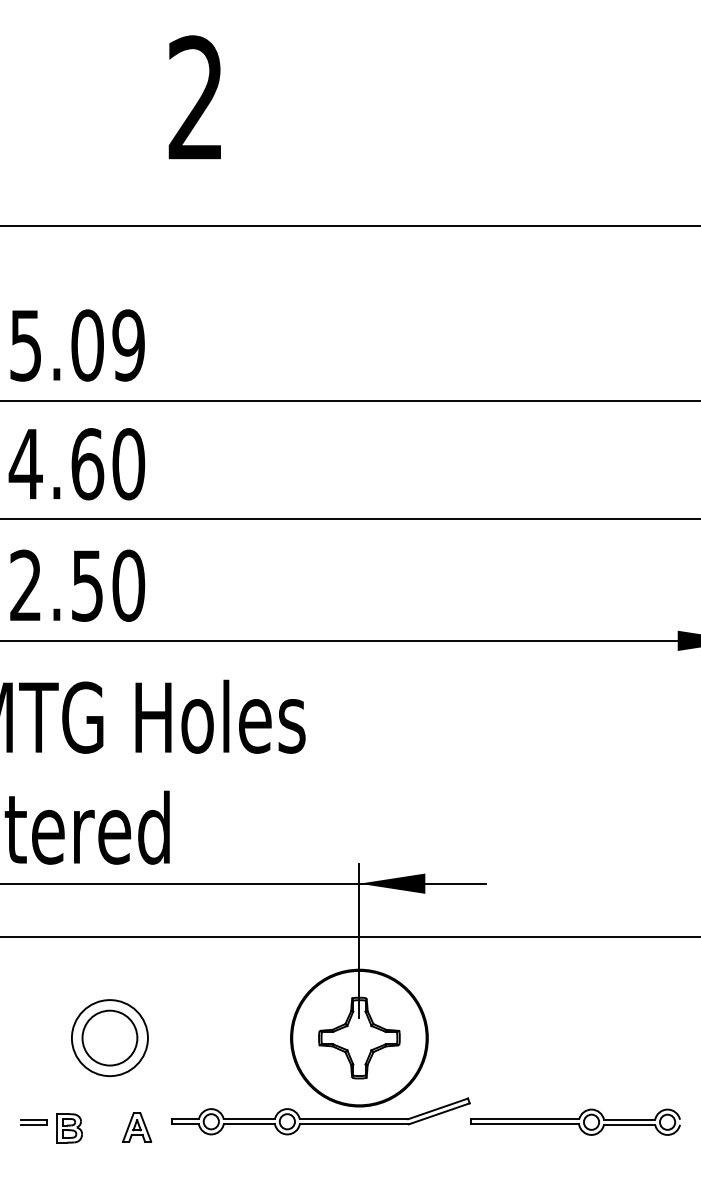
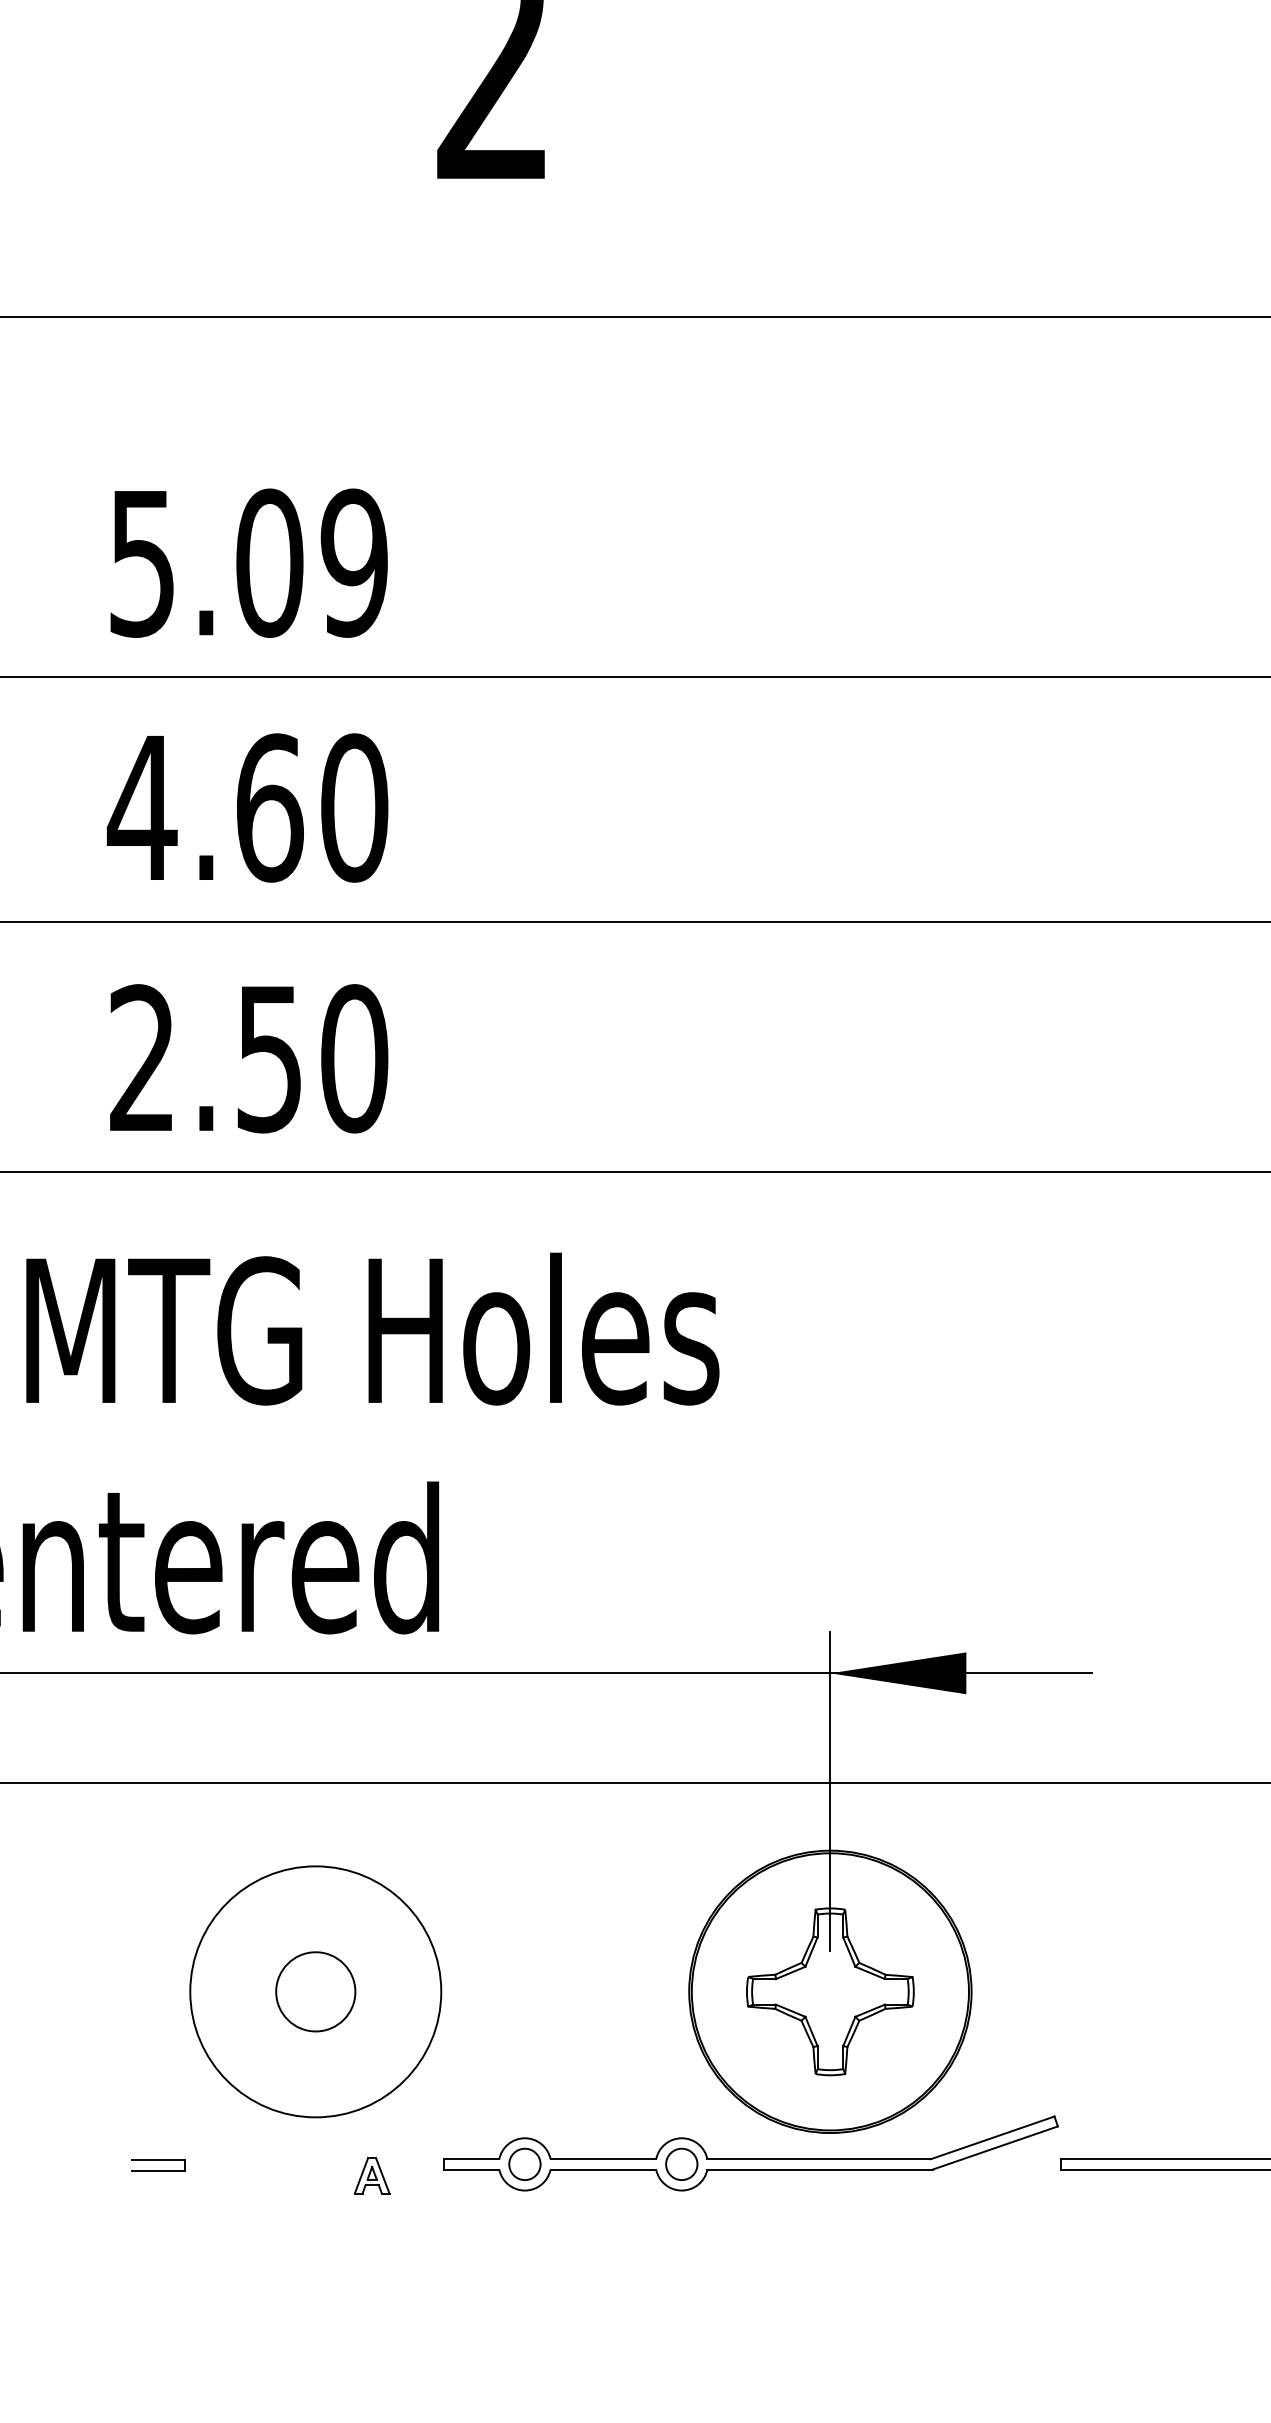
circle: (109, 1037) -> (314, 1990), size x0.7
circle: (109, 1038) -> (314, 1992), size x1.6
part: (137, 1127) -> (372, 2176), size x0.6
part: (69, 1128) -> (232, 2178), removed

